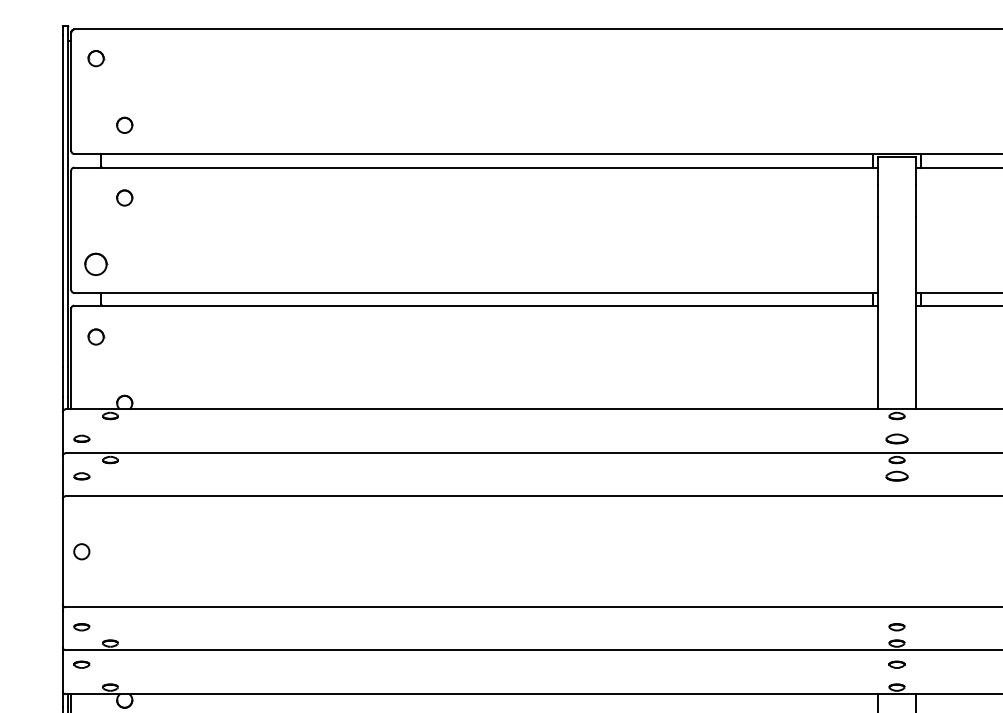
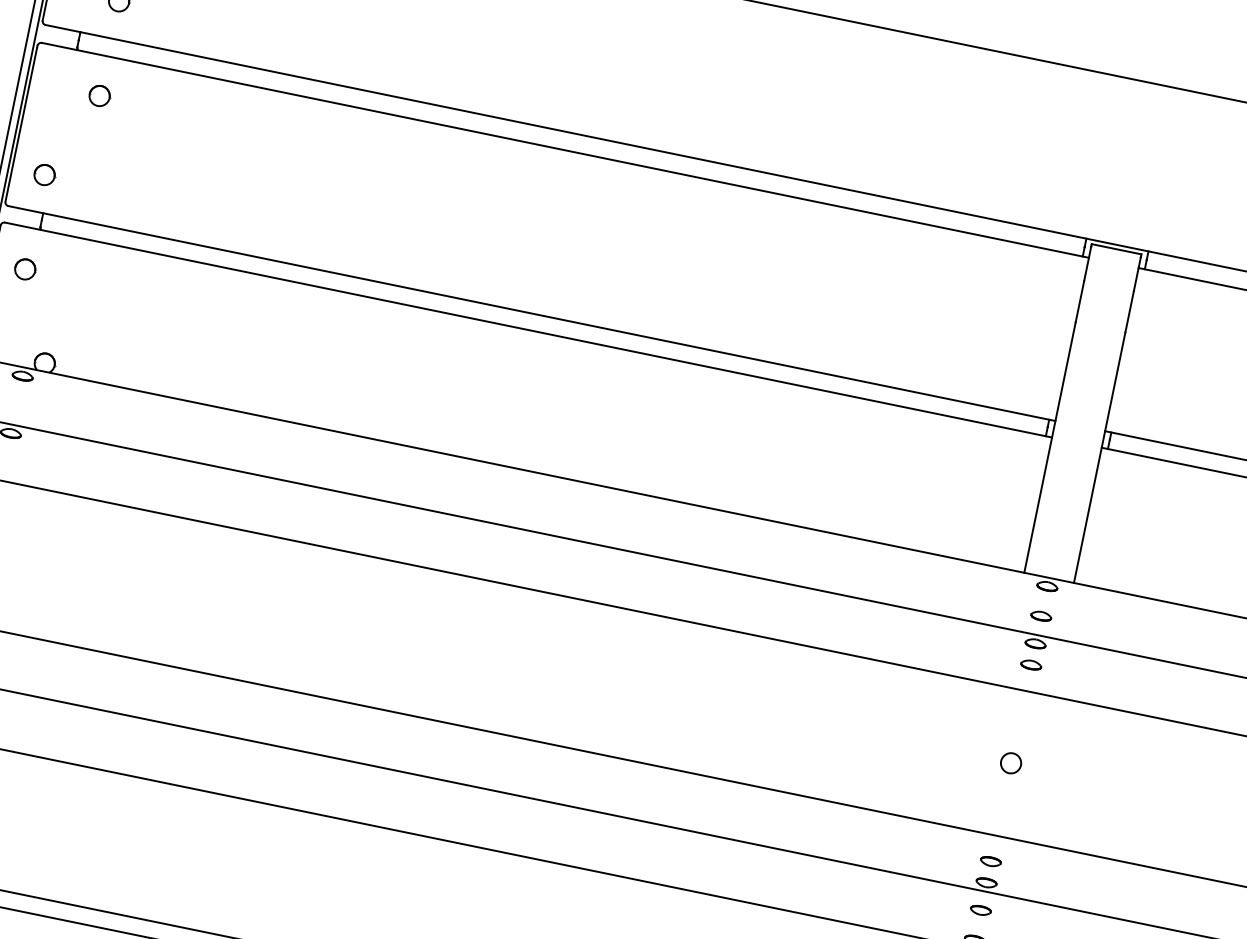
part: (96, 264) -> (45, 175), size x0.71
part: (896, 438) -> (1040, 615), size x0.71
part: (896, 476) -> (1030, 665), size x0.71
circle: (896, 551) -> (1010, 762), added

